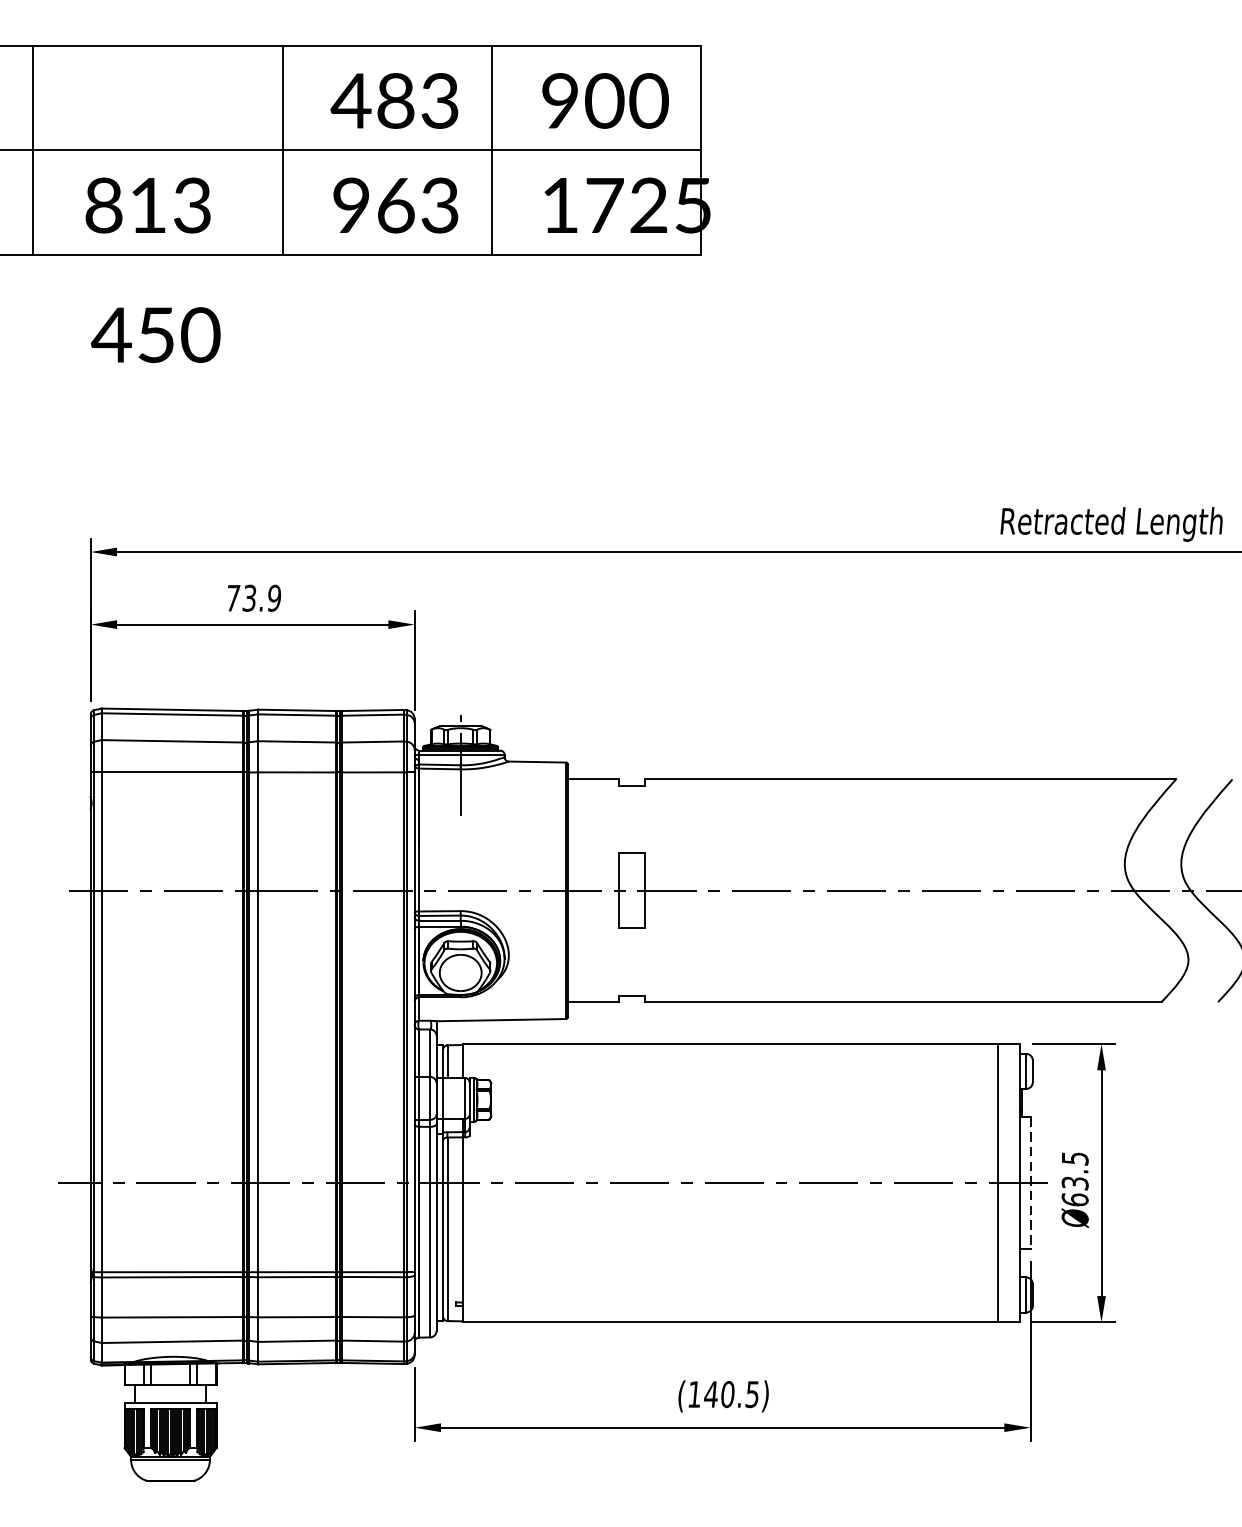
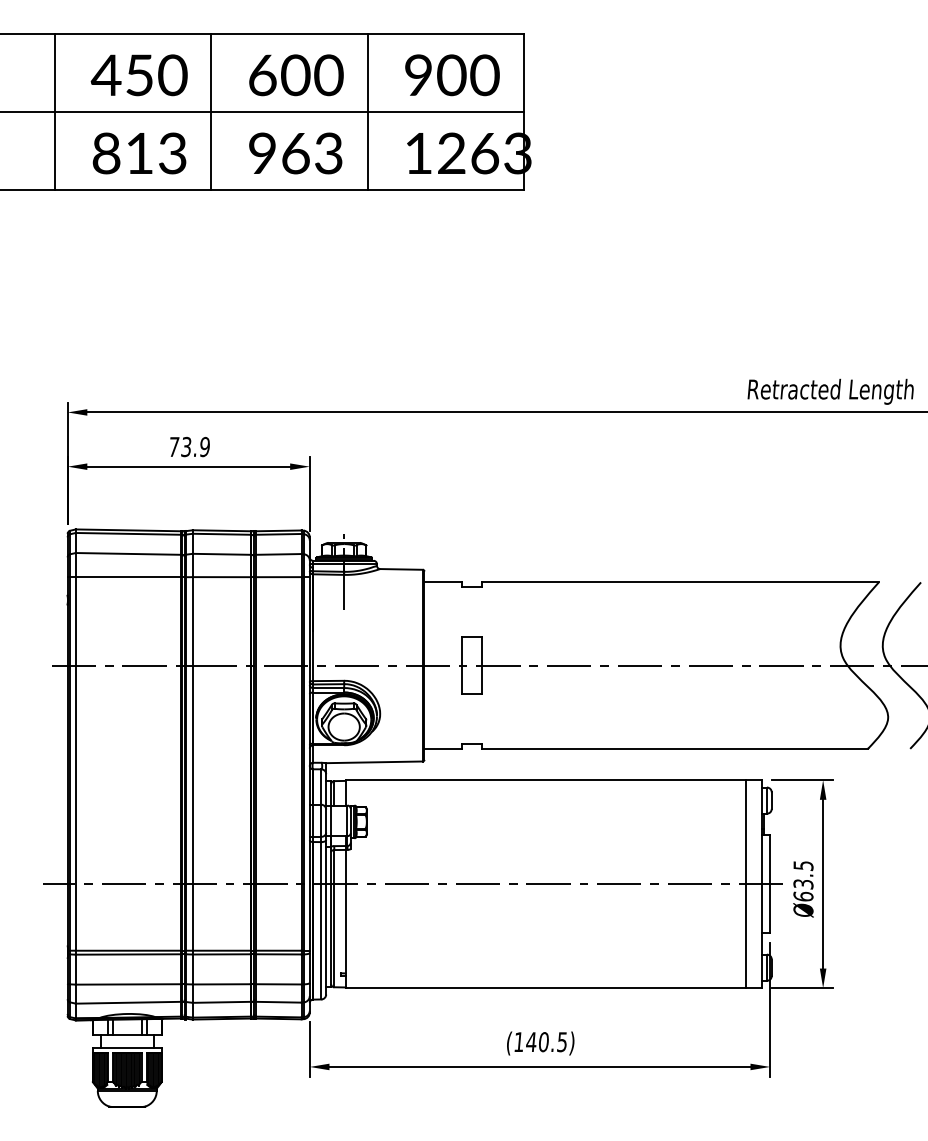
text: (394, 101) -> (294, 75), 483 -> 600
line: (32, 150) -> (55, 112), moved
text: (148, 205) -> (139, 153), moved
text: (648, 205) -> (484, 153), 1725 -> 1263
text: (154, 335) -> (138, 75), moved
line: (1031, 1183) -> (770, 884), dashed -> solid

